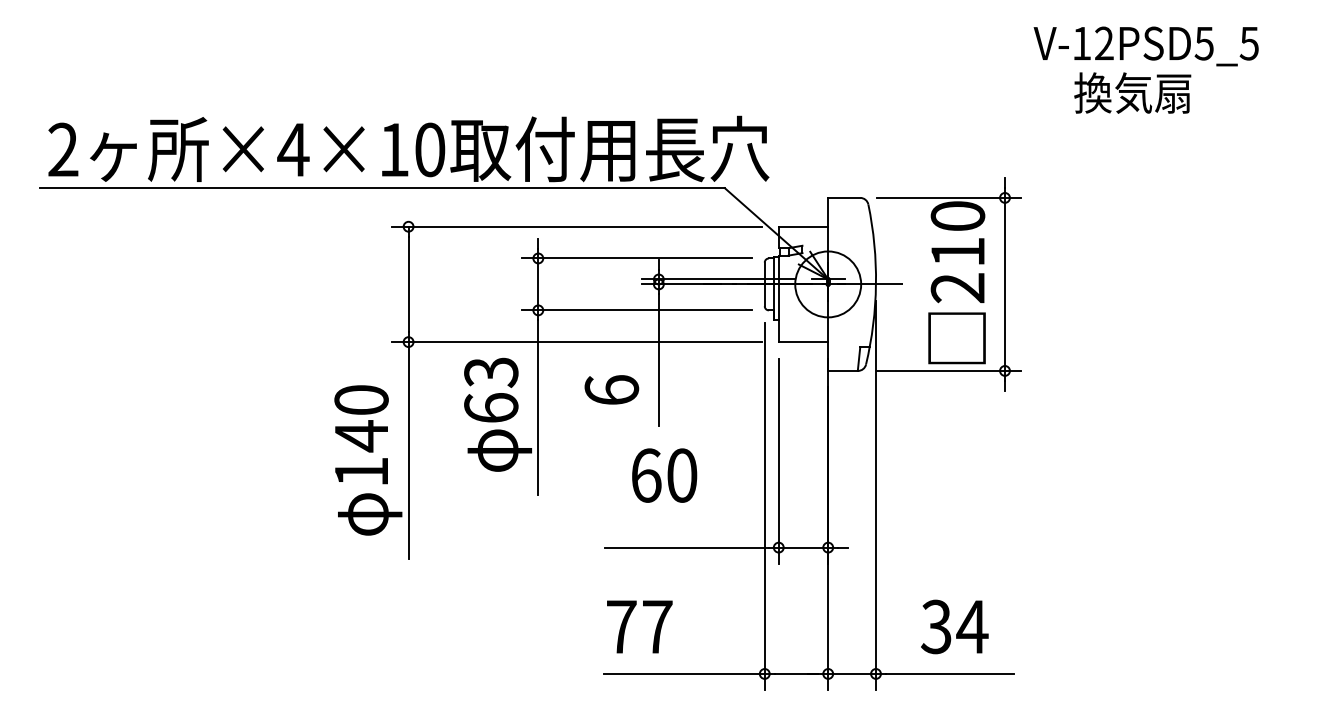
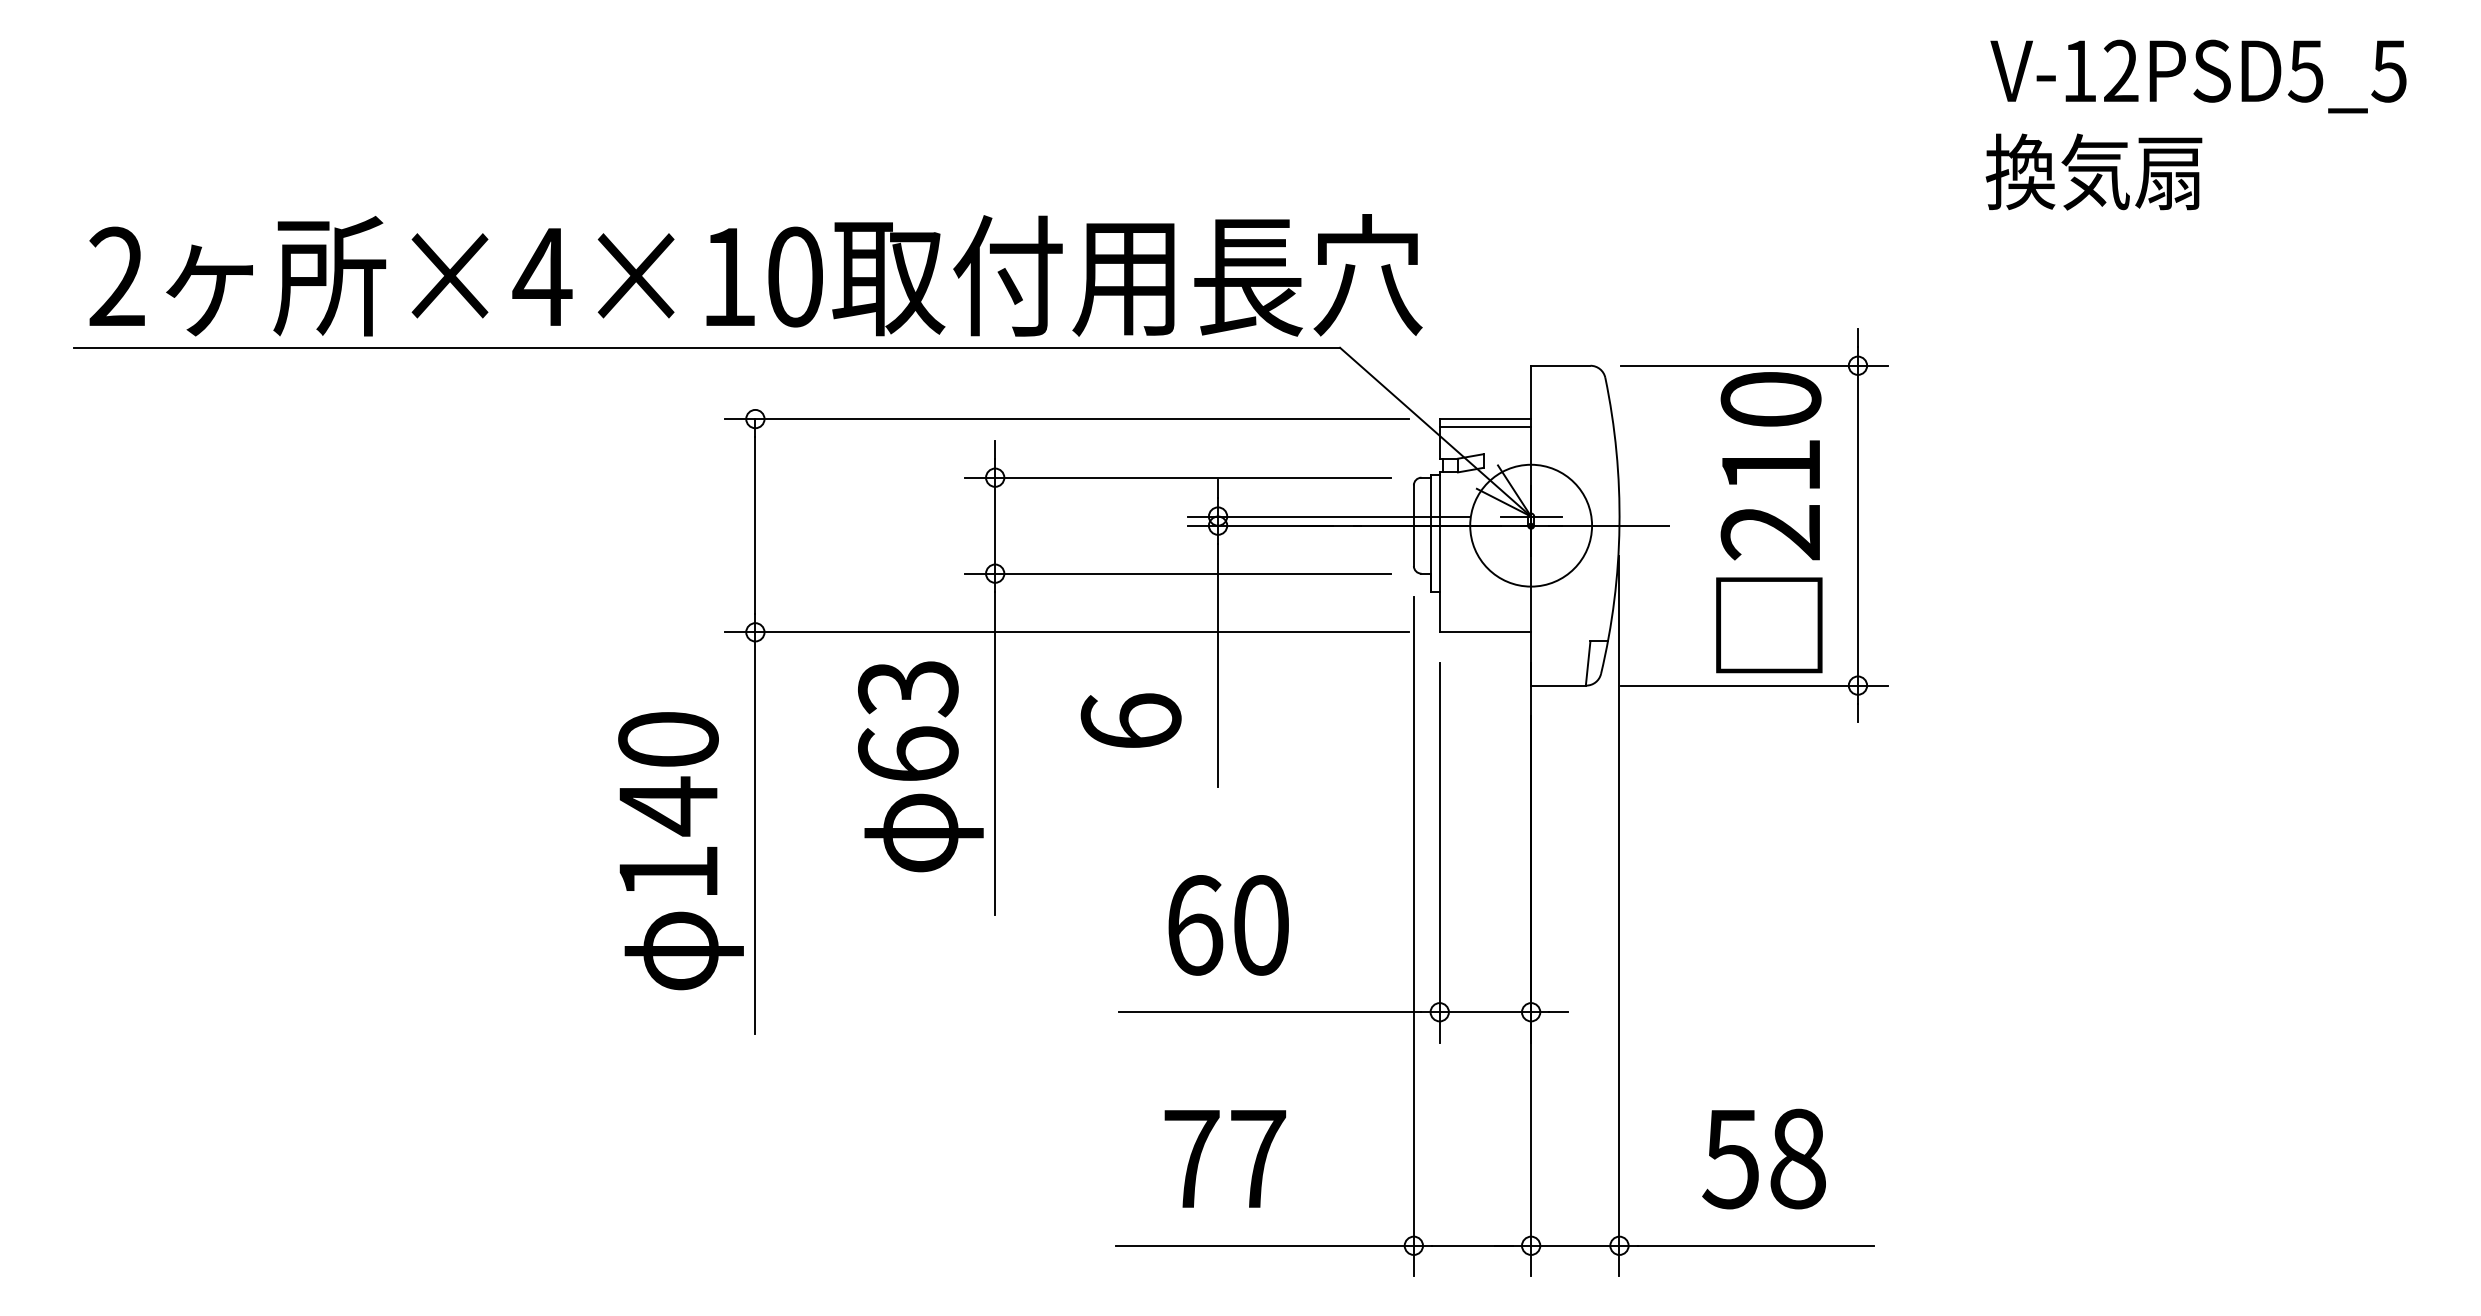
text: (1145, 46) -> (2197, 76), moved
line: (803, 230) -> (1485, 425), added
text: (664, 475) -> (1228, 925), moved
text: (639, 626) -> (1224, 1158), moved
text: (954, 626) -> (1764, 1158), 34 -> 58

